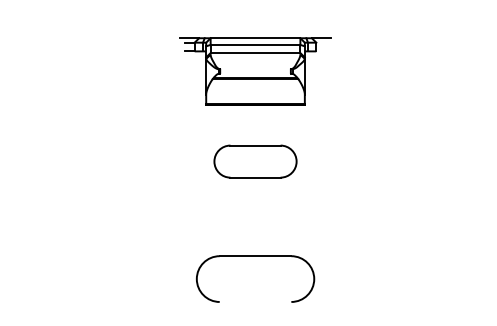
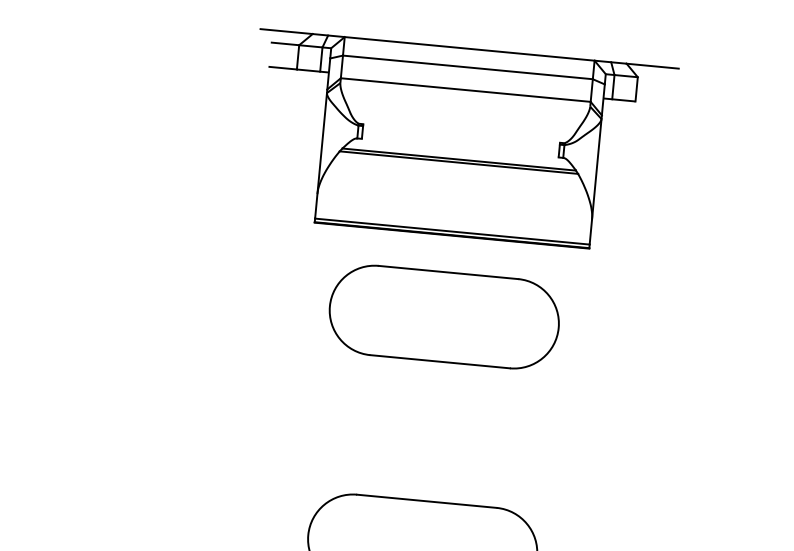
part: (255, 71) -> (460, 141), size x1.43
part: (255, 161) -> (444, 316), size x1.43

